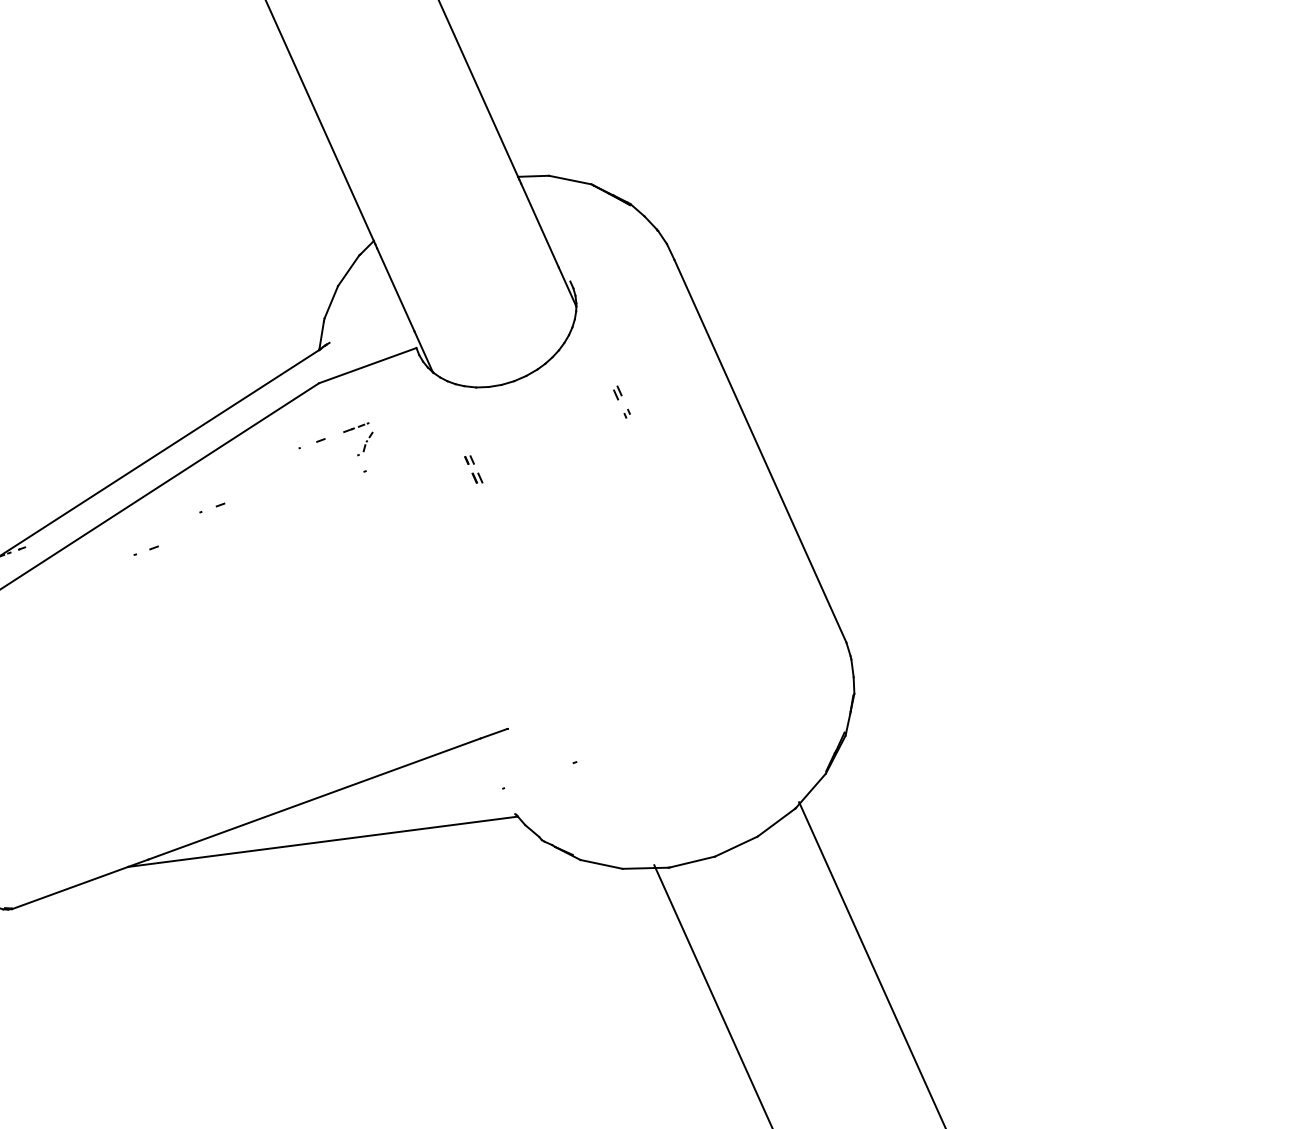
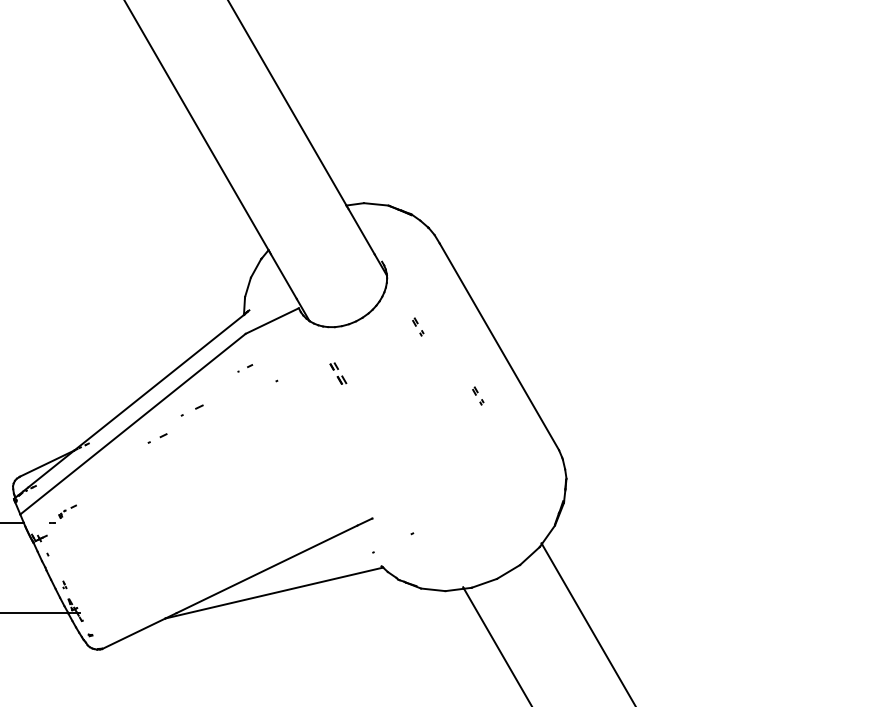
part: (357, 437) -> (270, 362), removed
part: (472, 469) -> (337, 373), size x1.4
part: (212, 507) -> (192, 410), size x1.6
part: (715, 532) -> (478, 395), added
part: (146, 550) -> (157, 438), size x1.4

